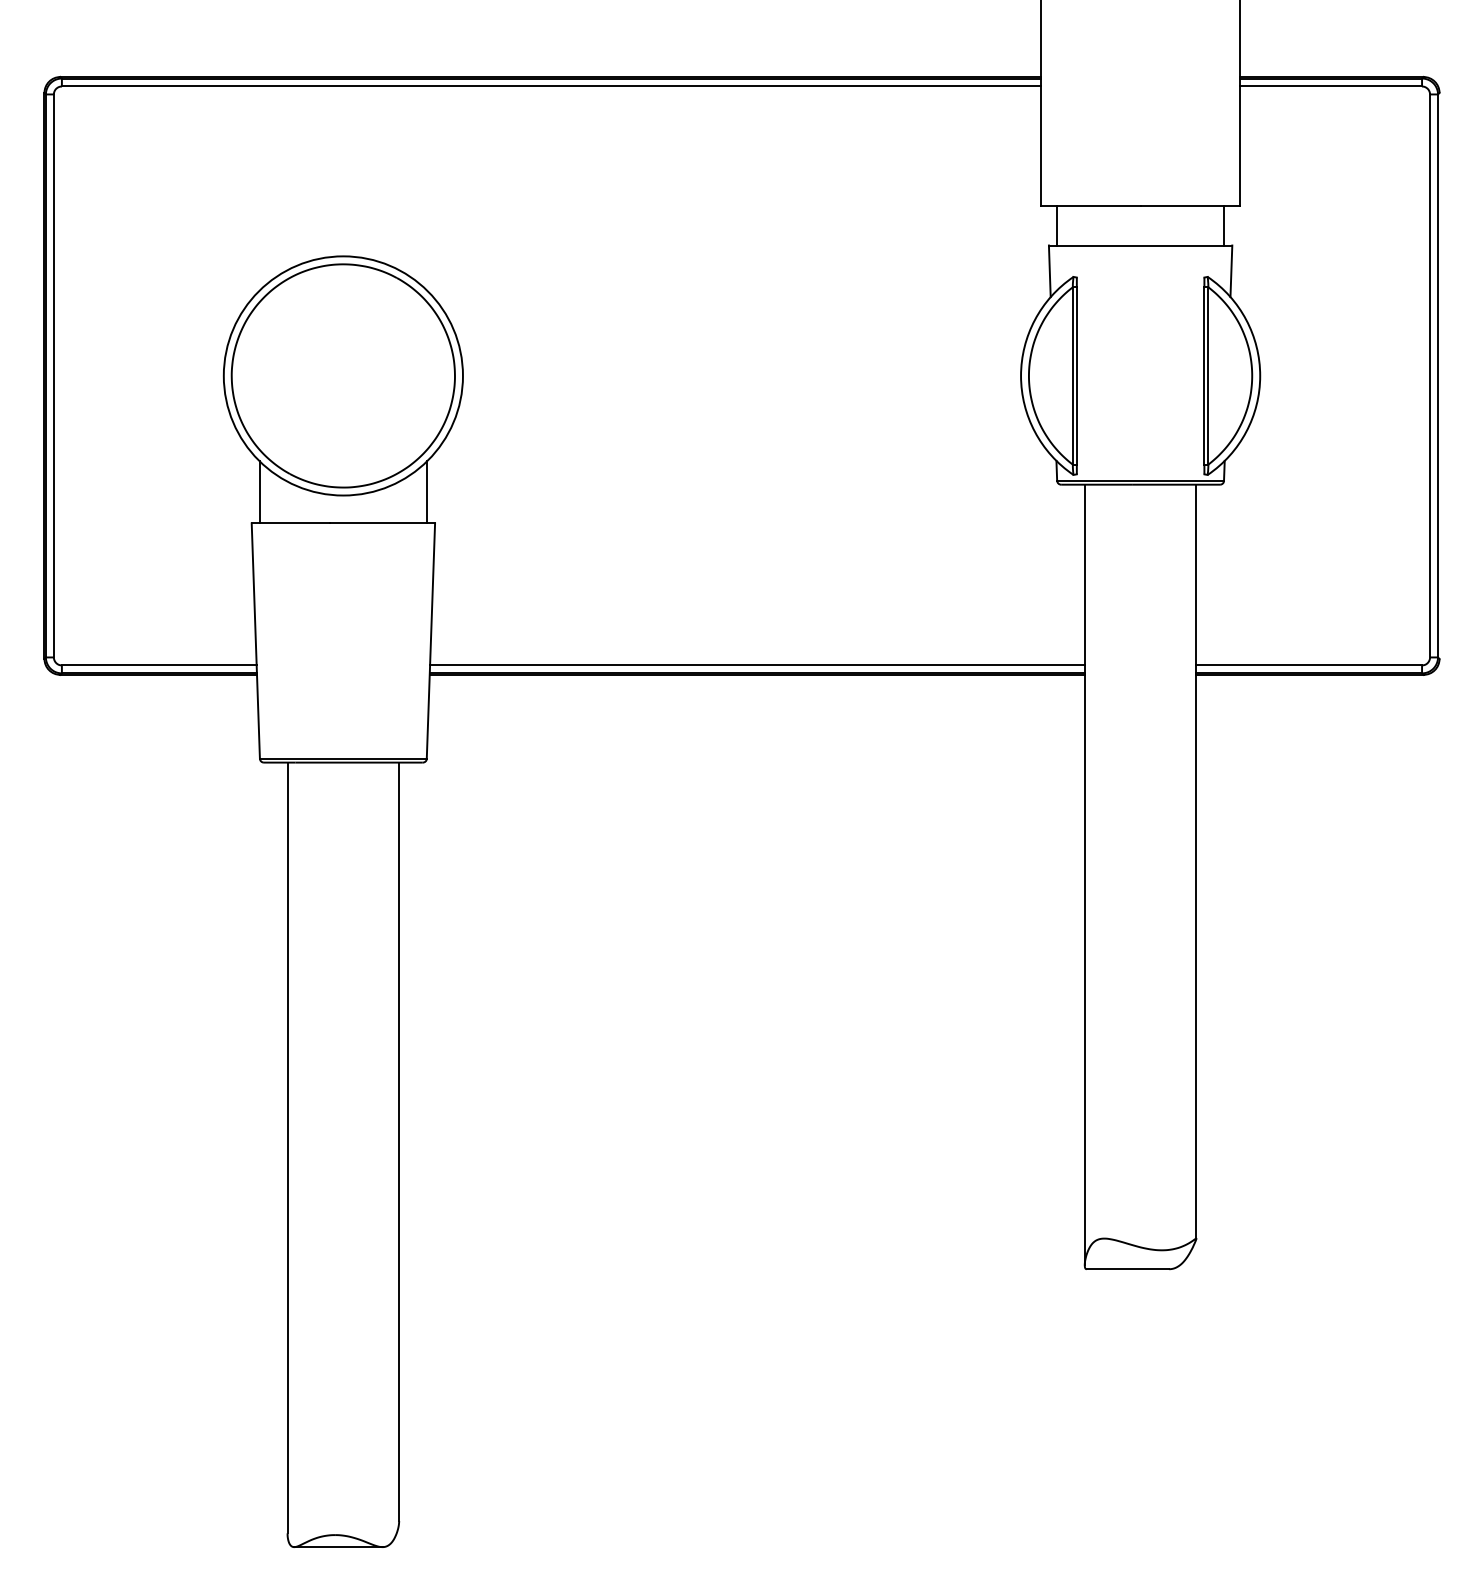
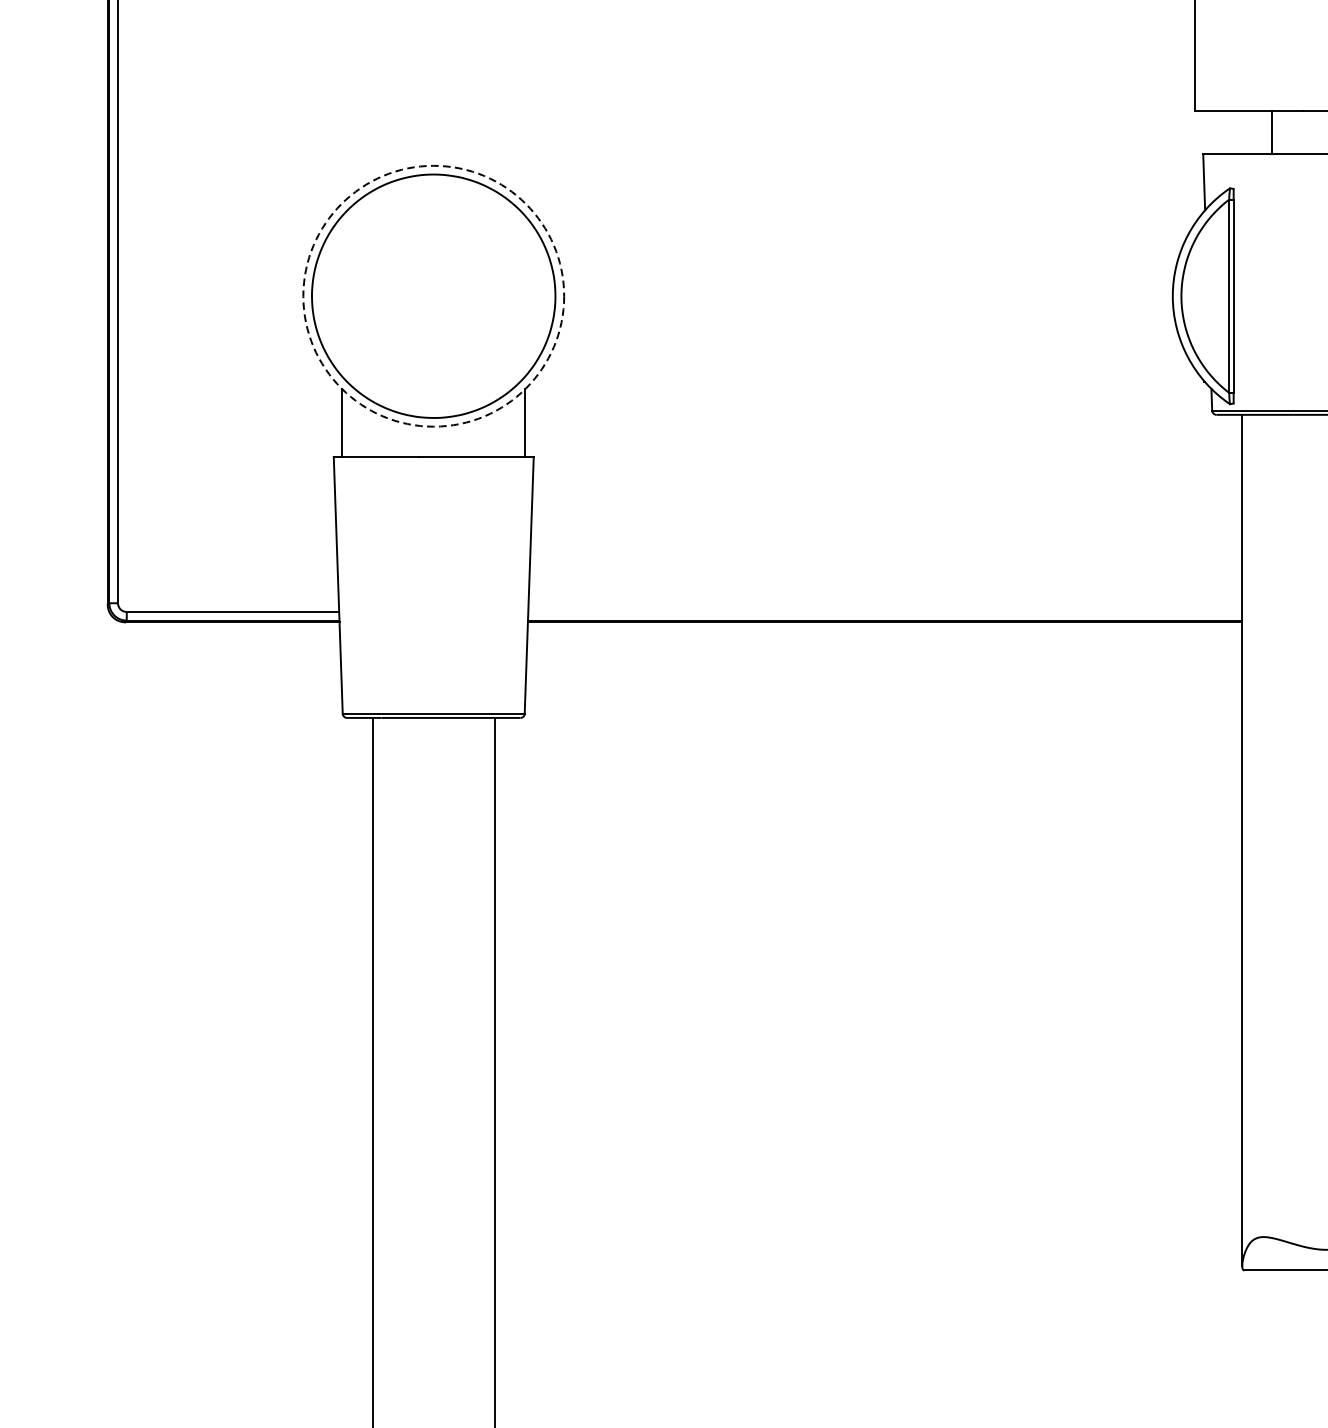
line: (1056, 225) -> (1271, 132), moved
circle: (342, 375) -> (432, 295), solid -> dashed
line: (757, 665) -> (885, 612), removed

